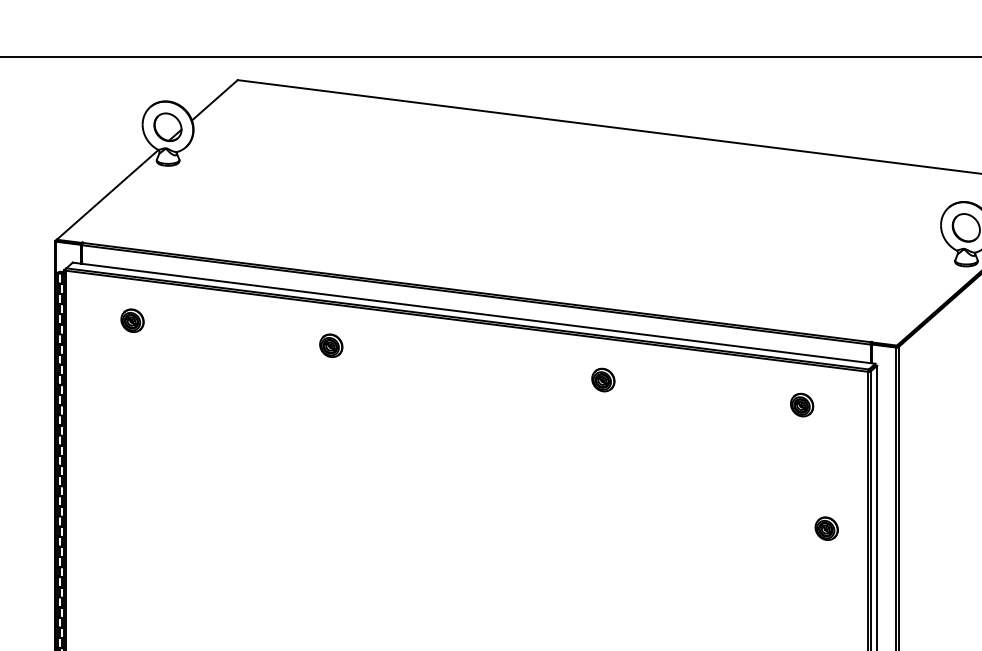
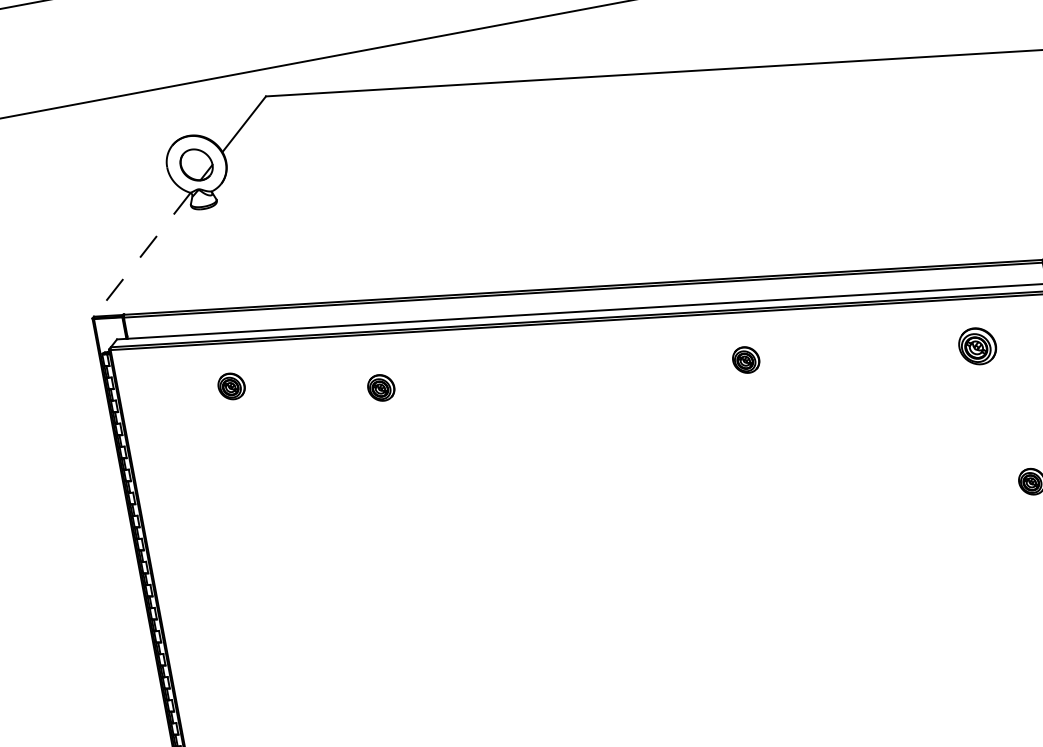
line: (107, 194) -> (142, 254), solid -> dashed
part: (132, 320) -> (231, 386), moved
part: (331, 345) -> (381, 387), moved
part: (802, 404) -> (978, 345), size x1.4

